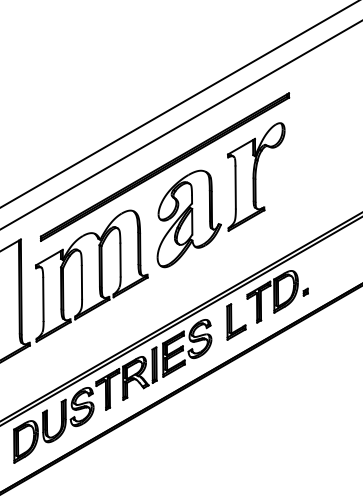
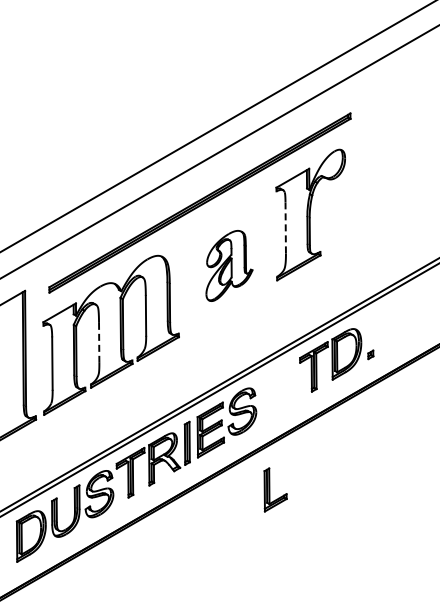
line: (235, 187) -> (285, 227), solid -> dashed
part: (189, 218) -> (229, 265), size x0.6
line: (82, 282) -> (99, 342), solid -> dashed
part: (236, 321) -> (275, 489), moved

